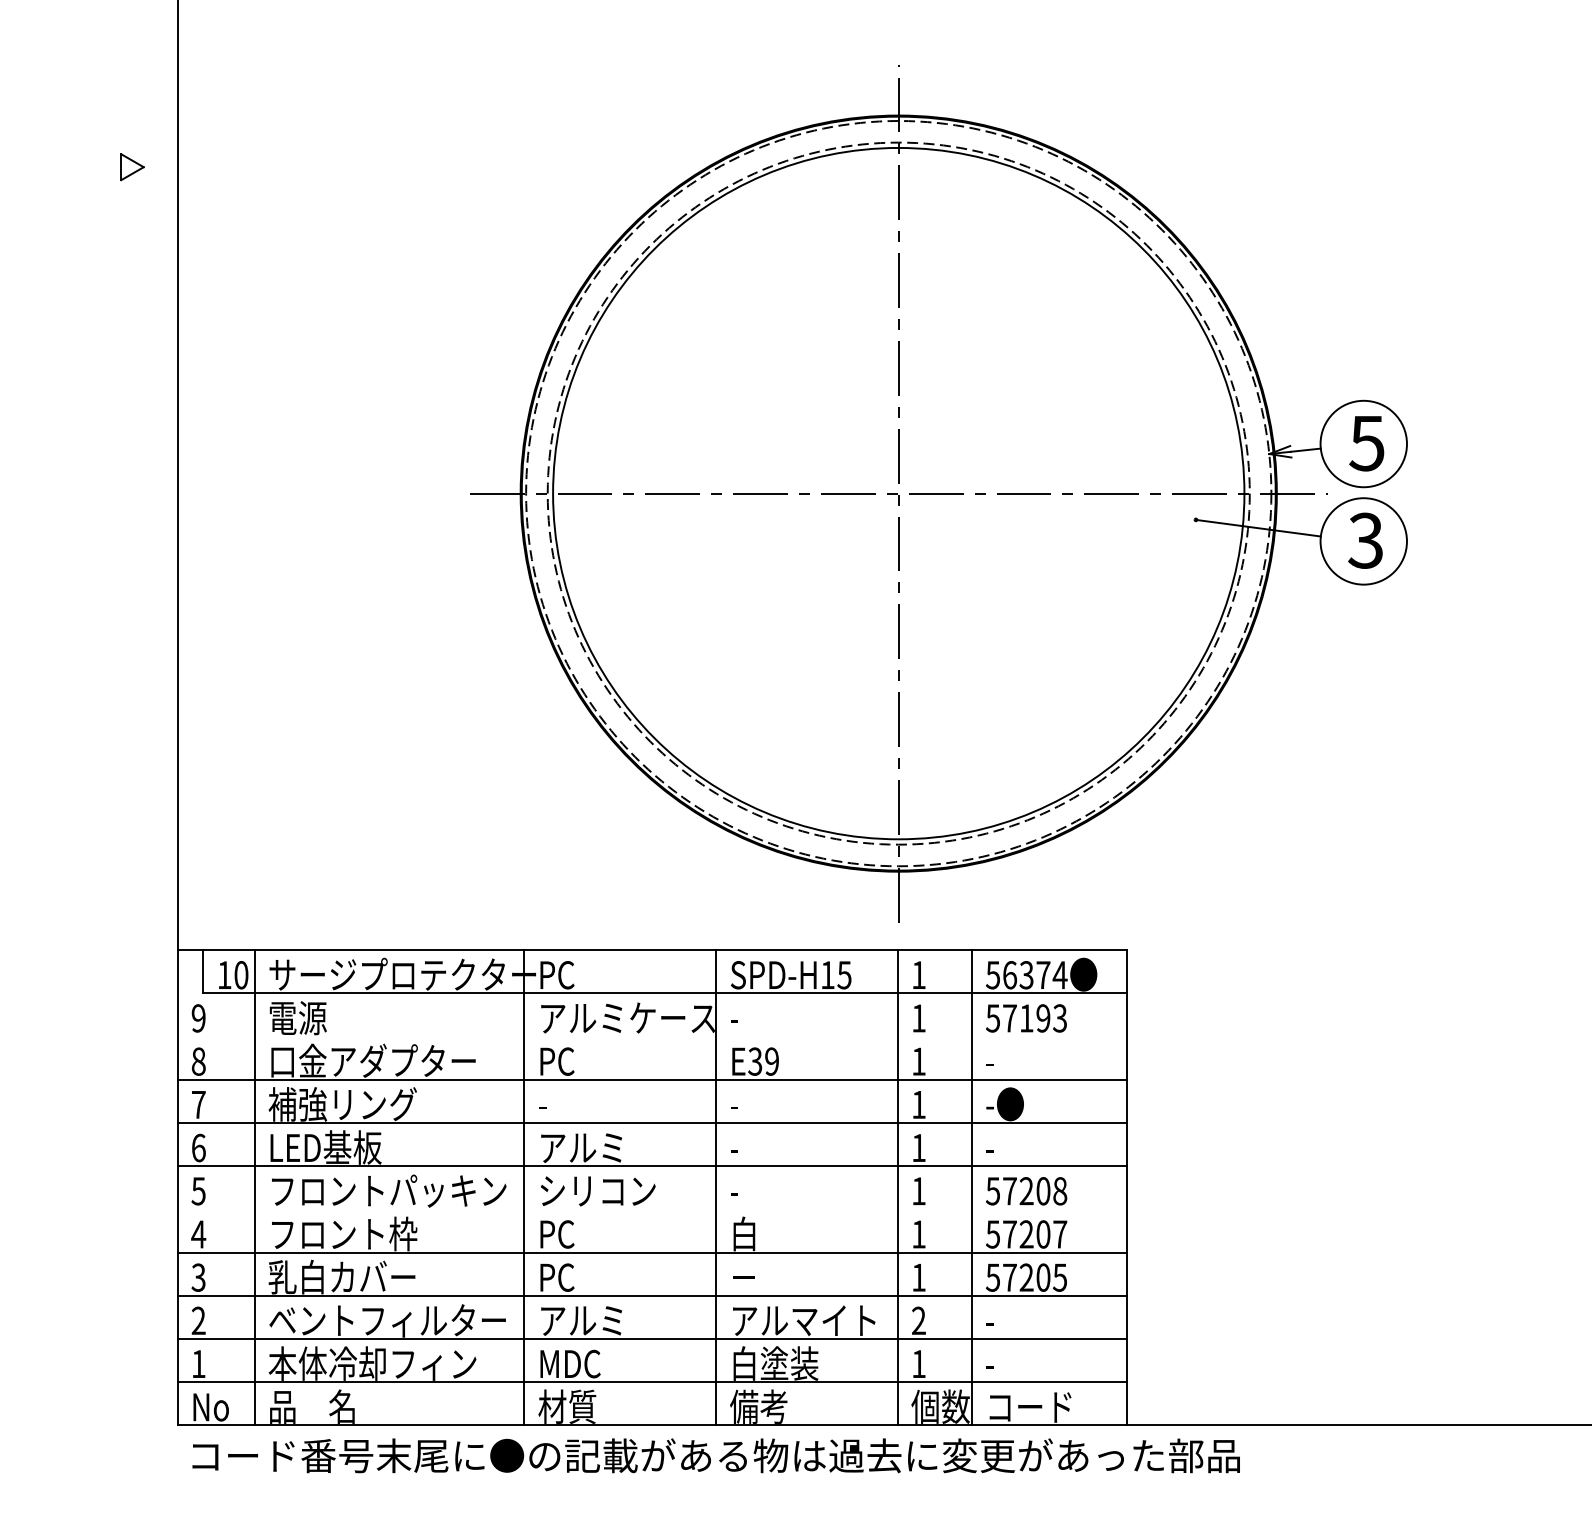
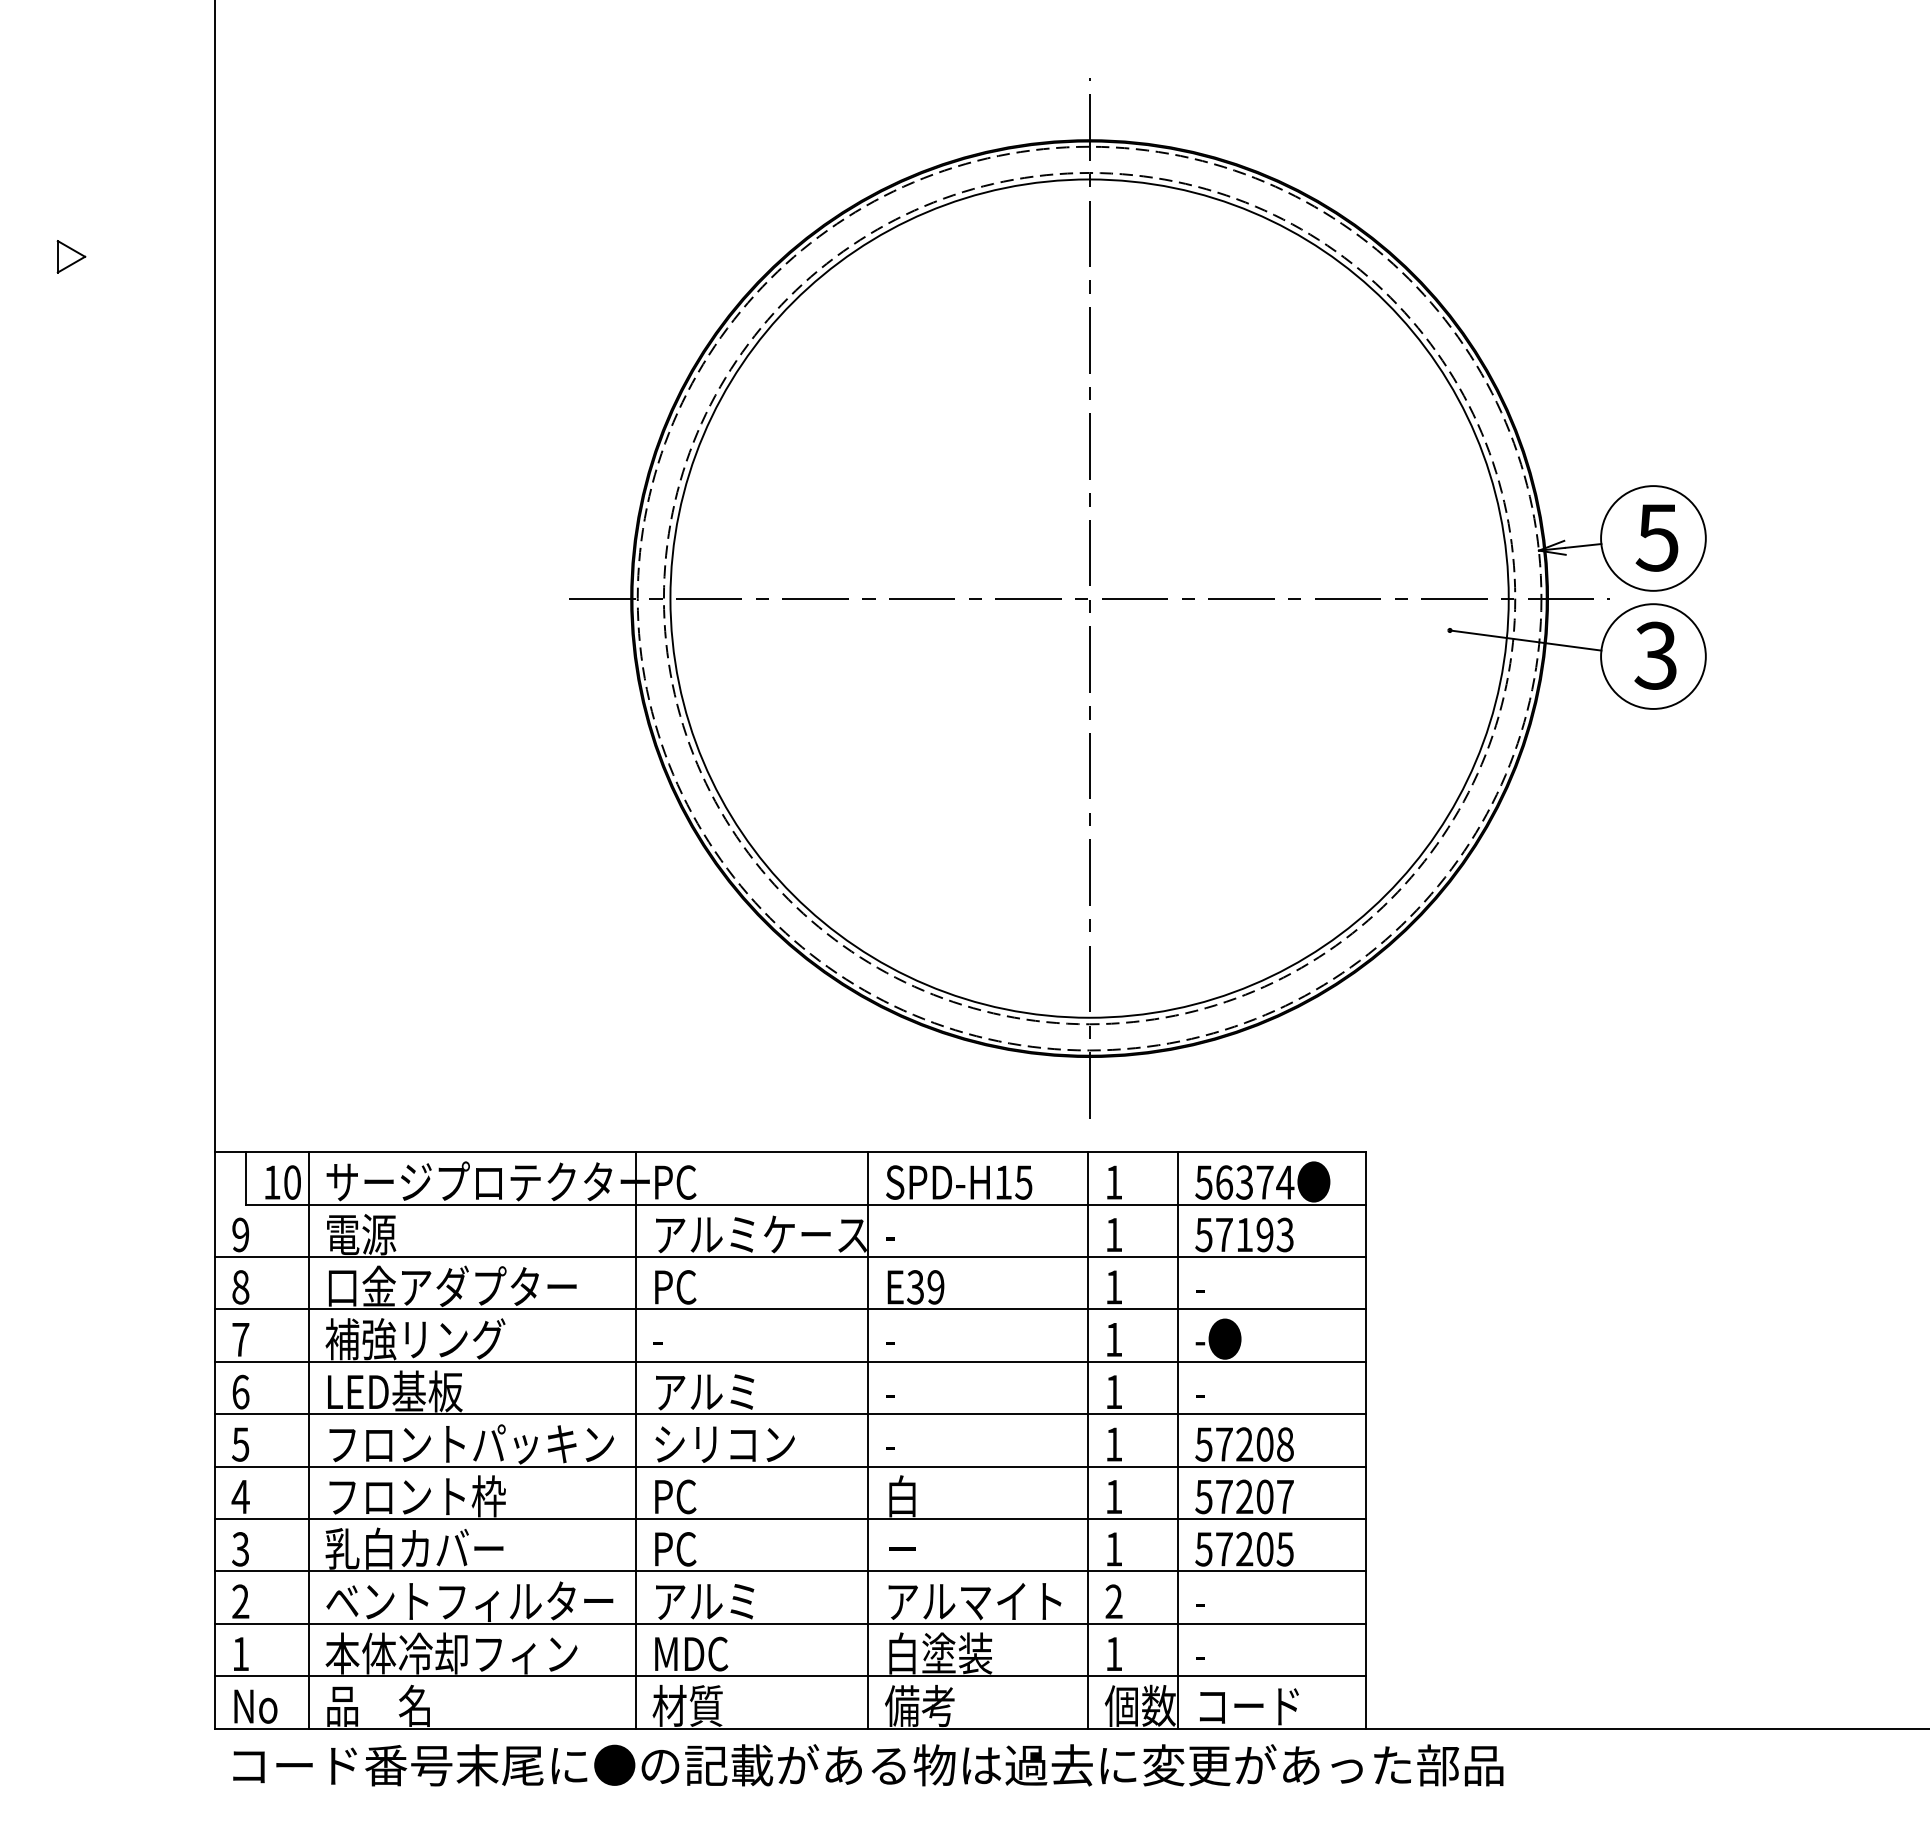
part: (132, 166) -> (71, 256), moved
line: (652, 1037) -> (790, 1257), added
line: (652, 1209) -> (790, 1466), added

